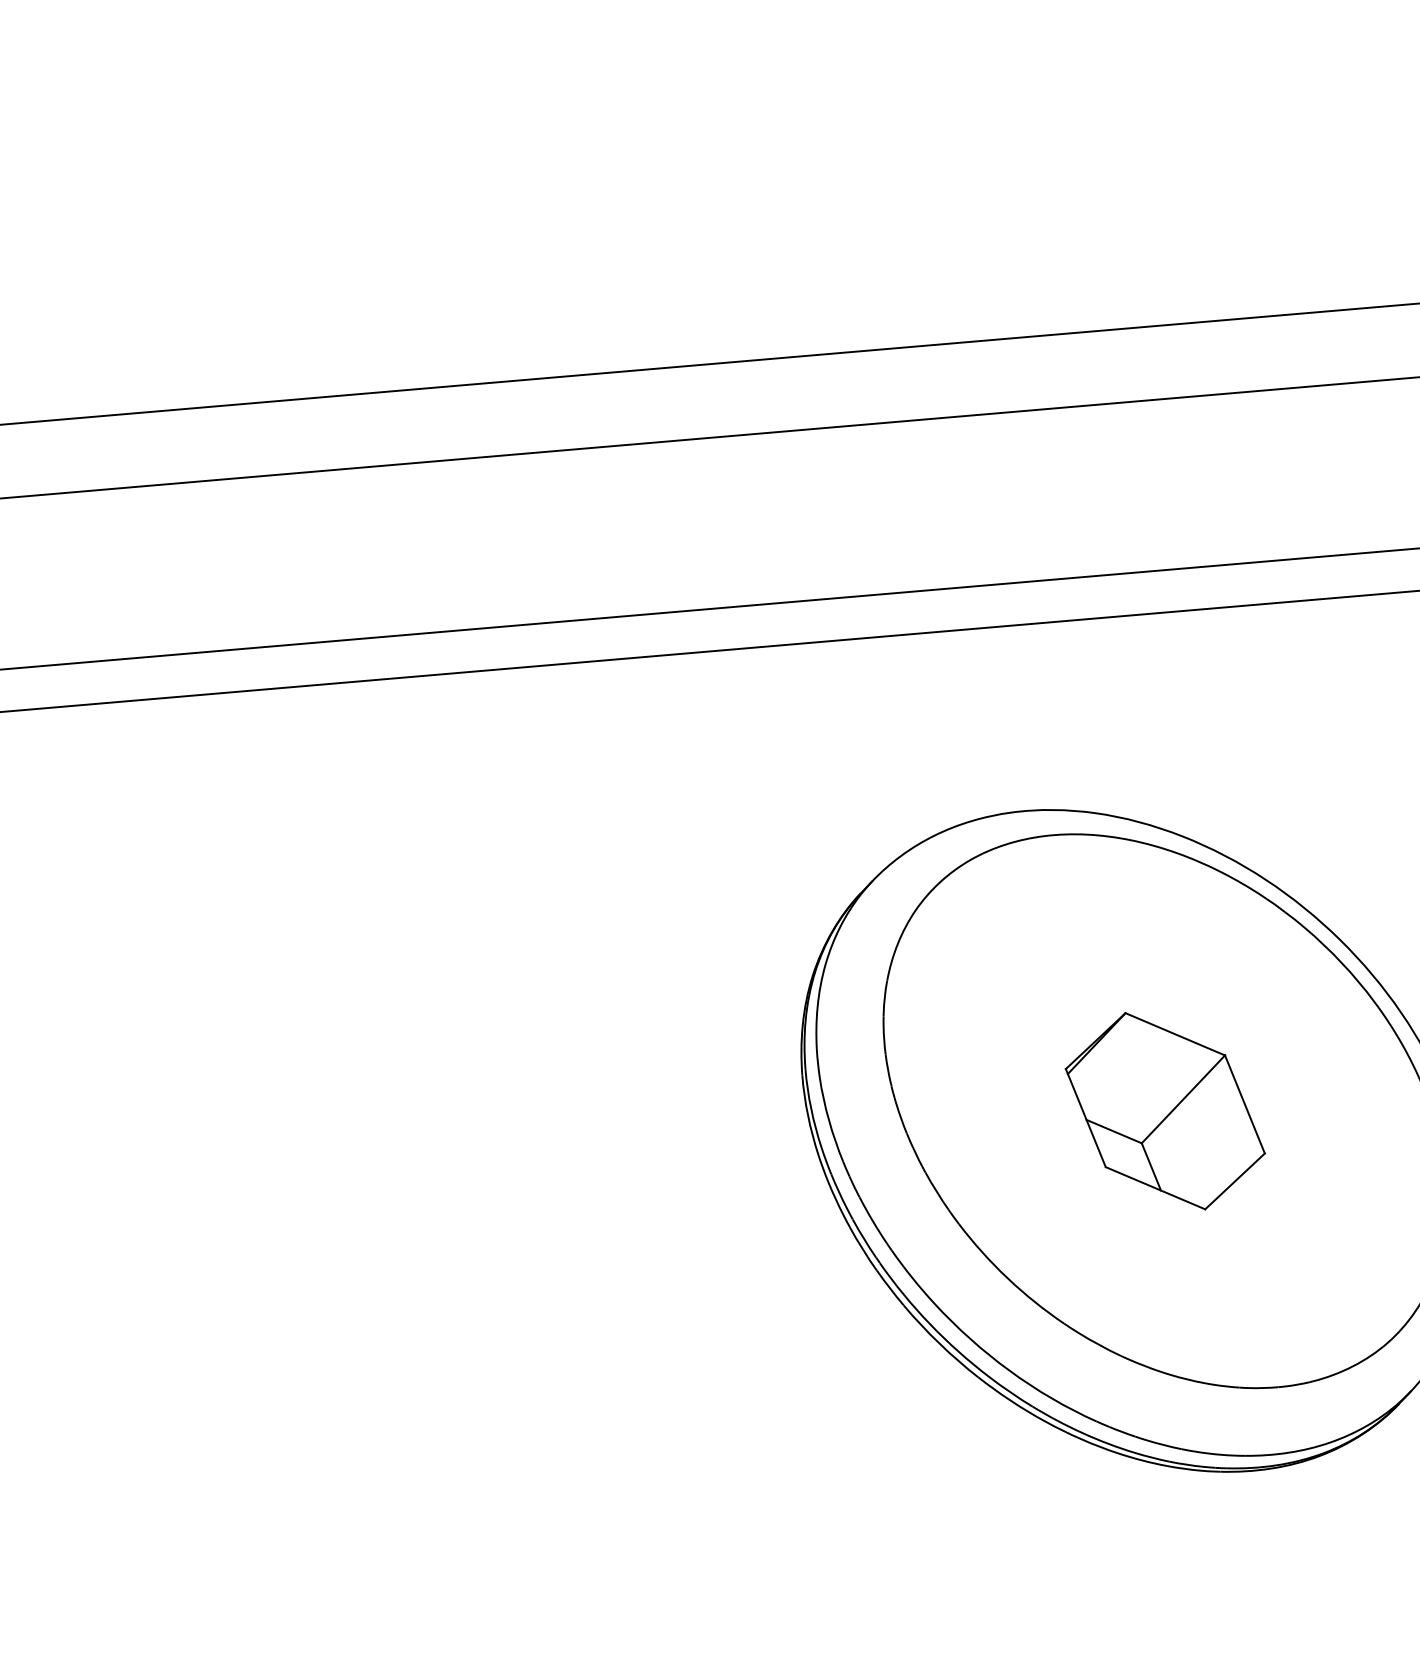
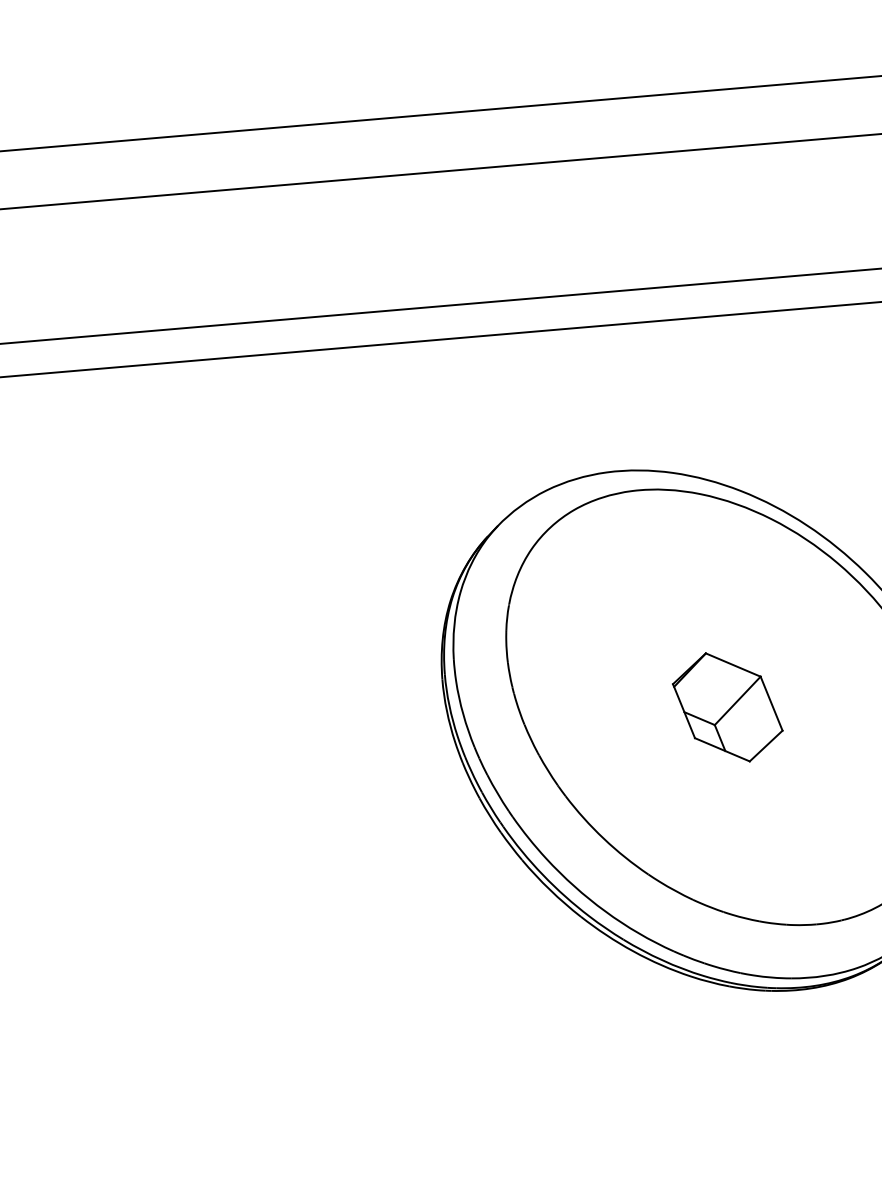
part: (1164, 1111) -> (727, 707), size x0.7

